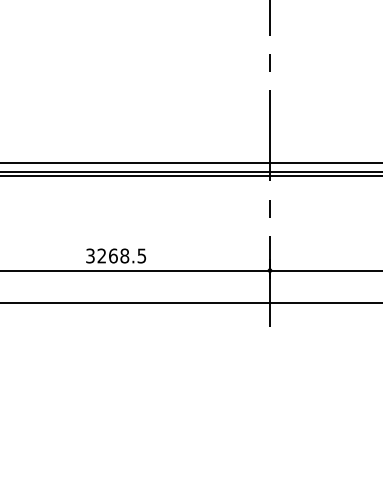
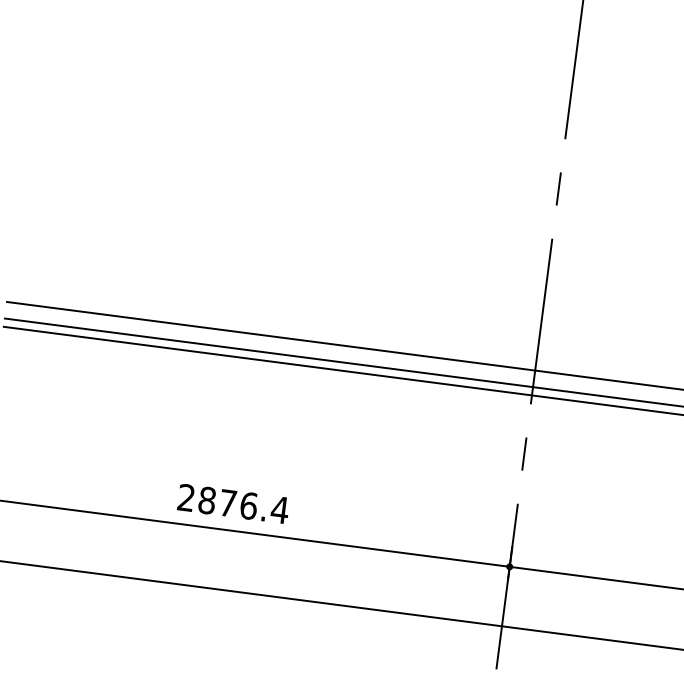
text: (116, 255) -> (233, 503), 3268.5 -> 2876.4

